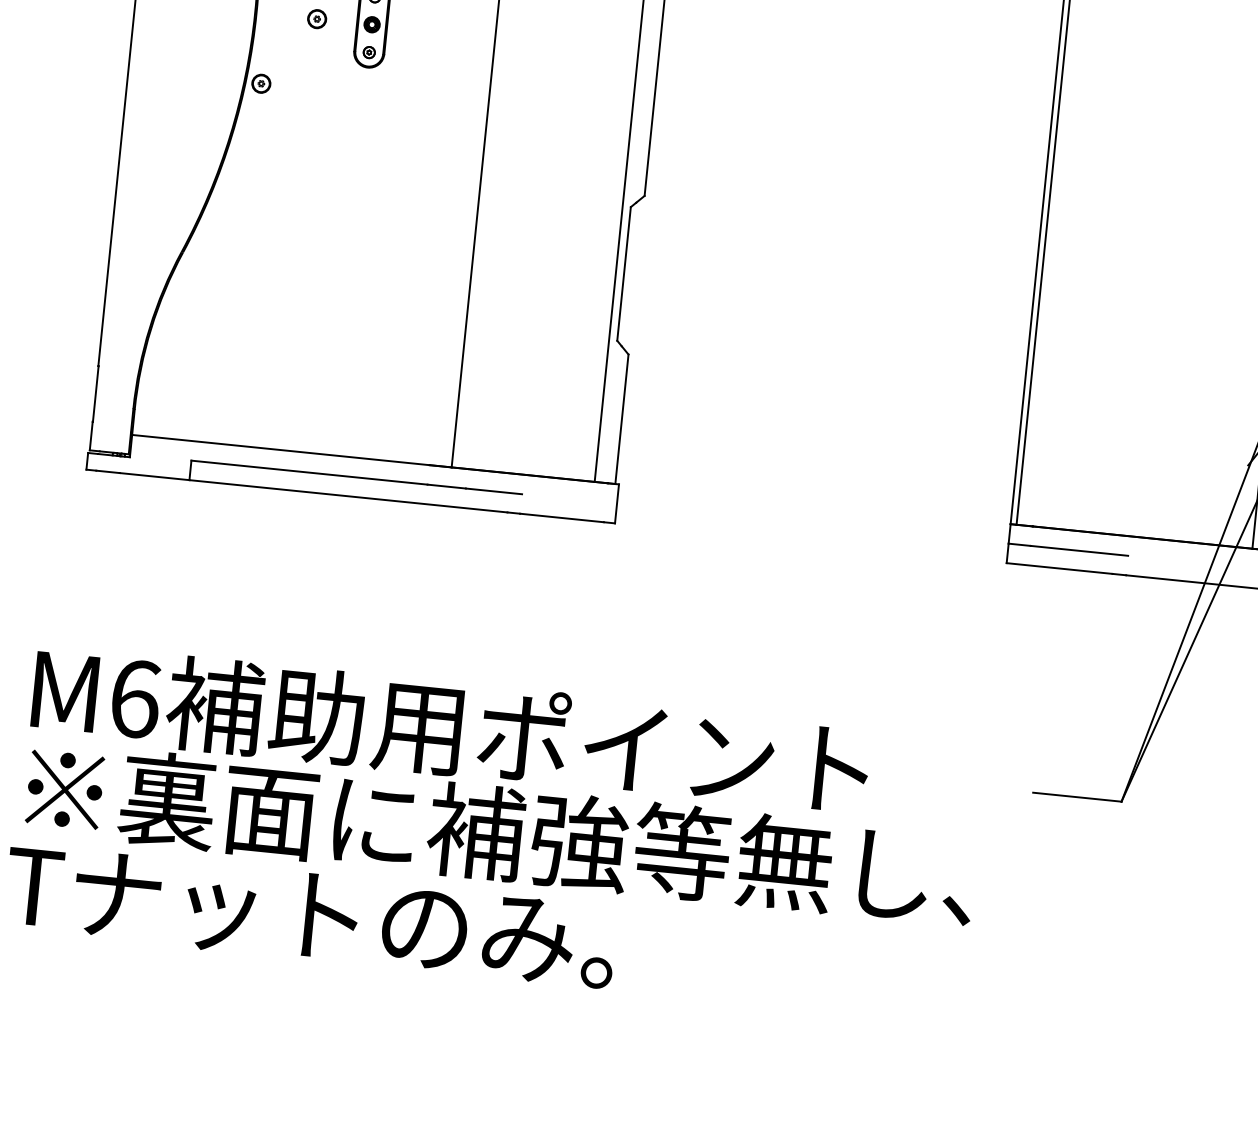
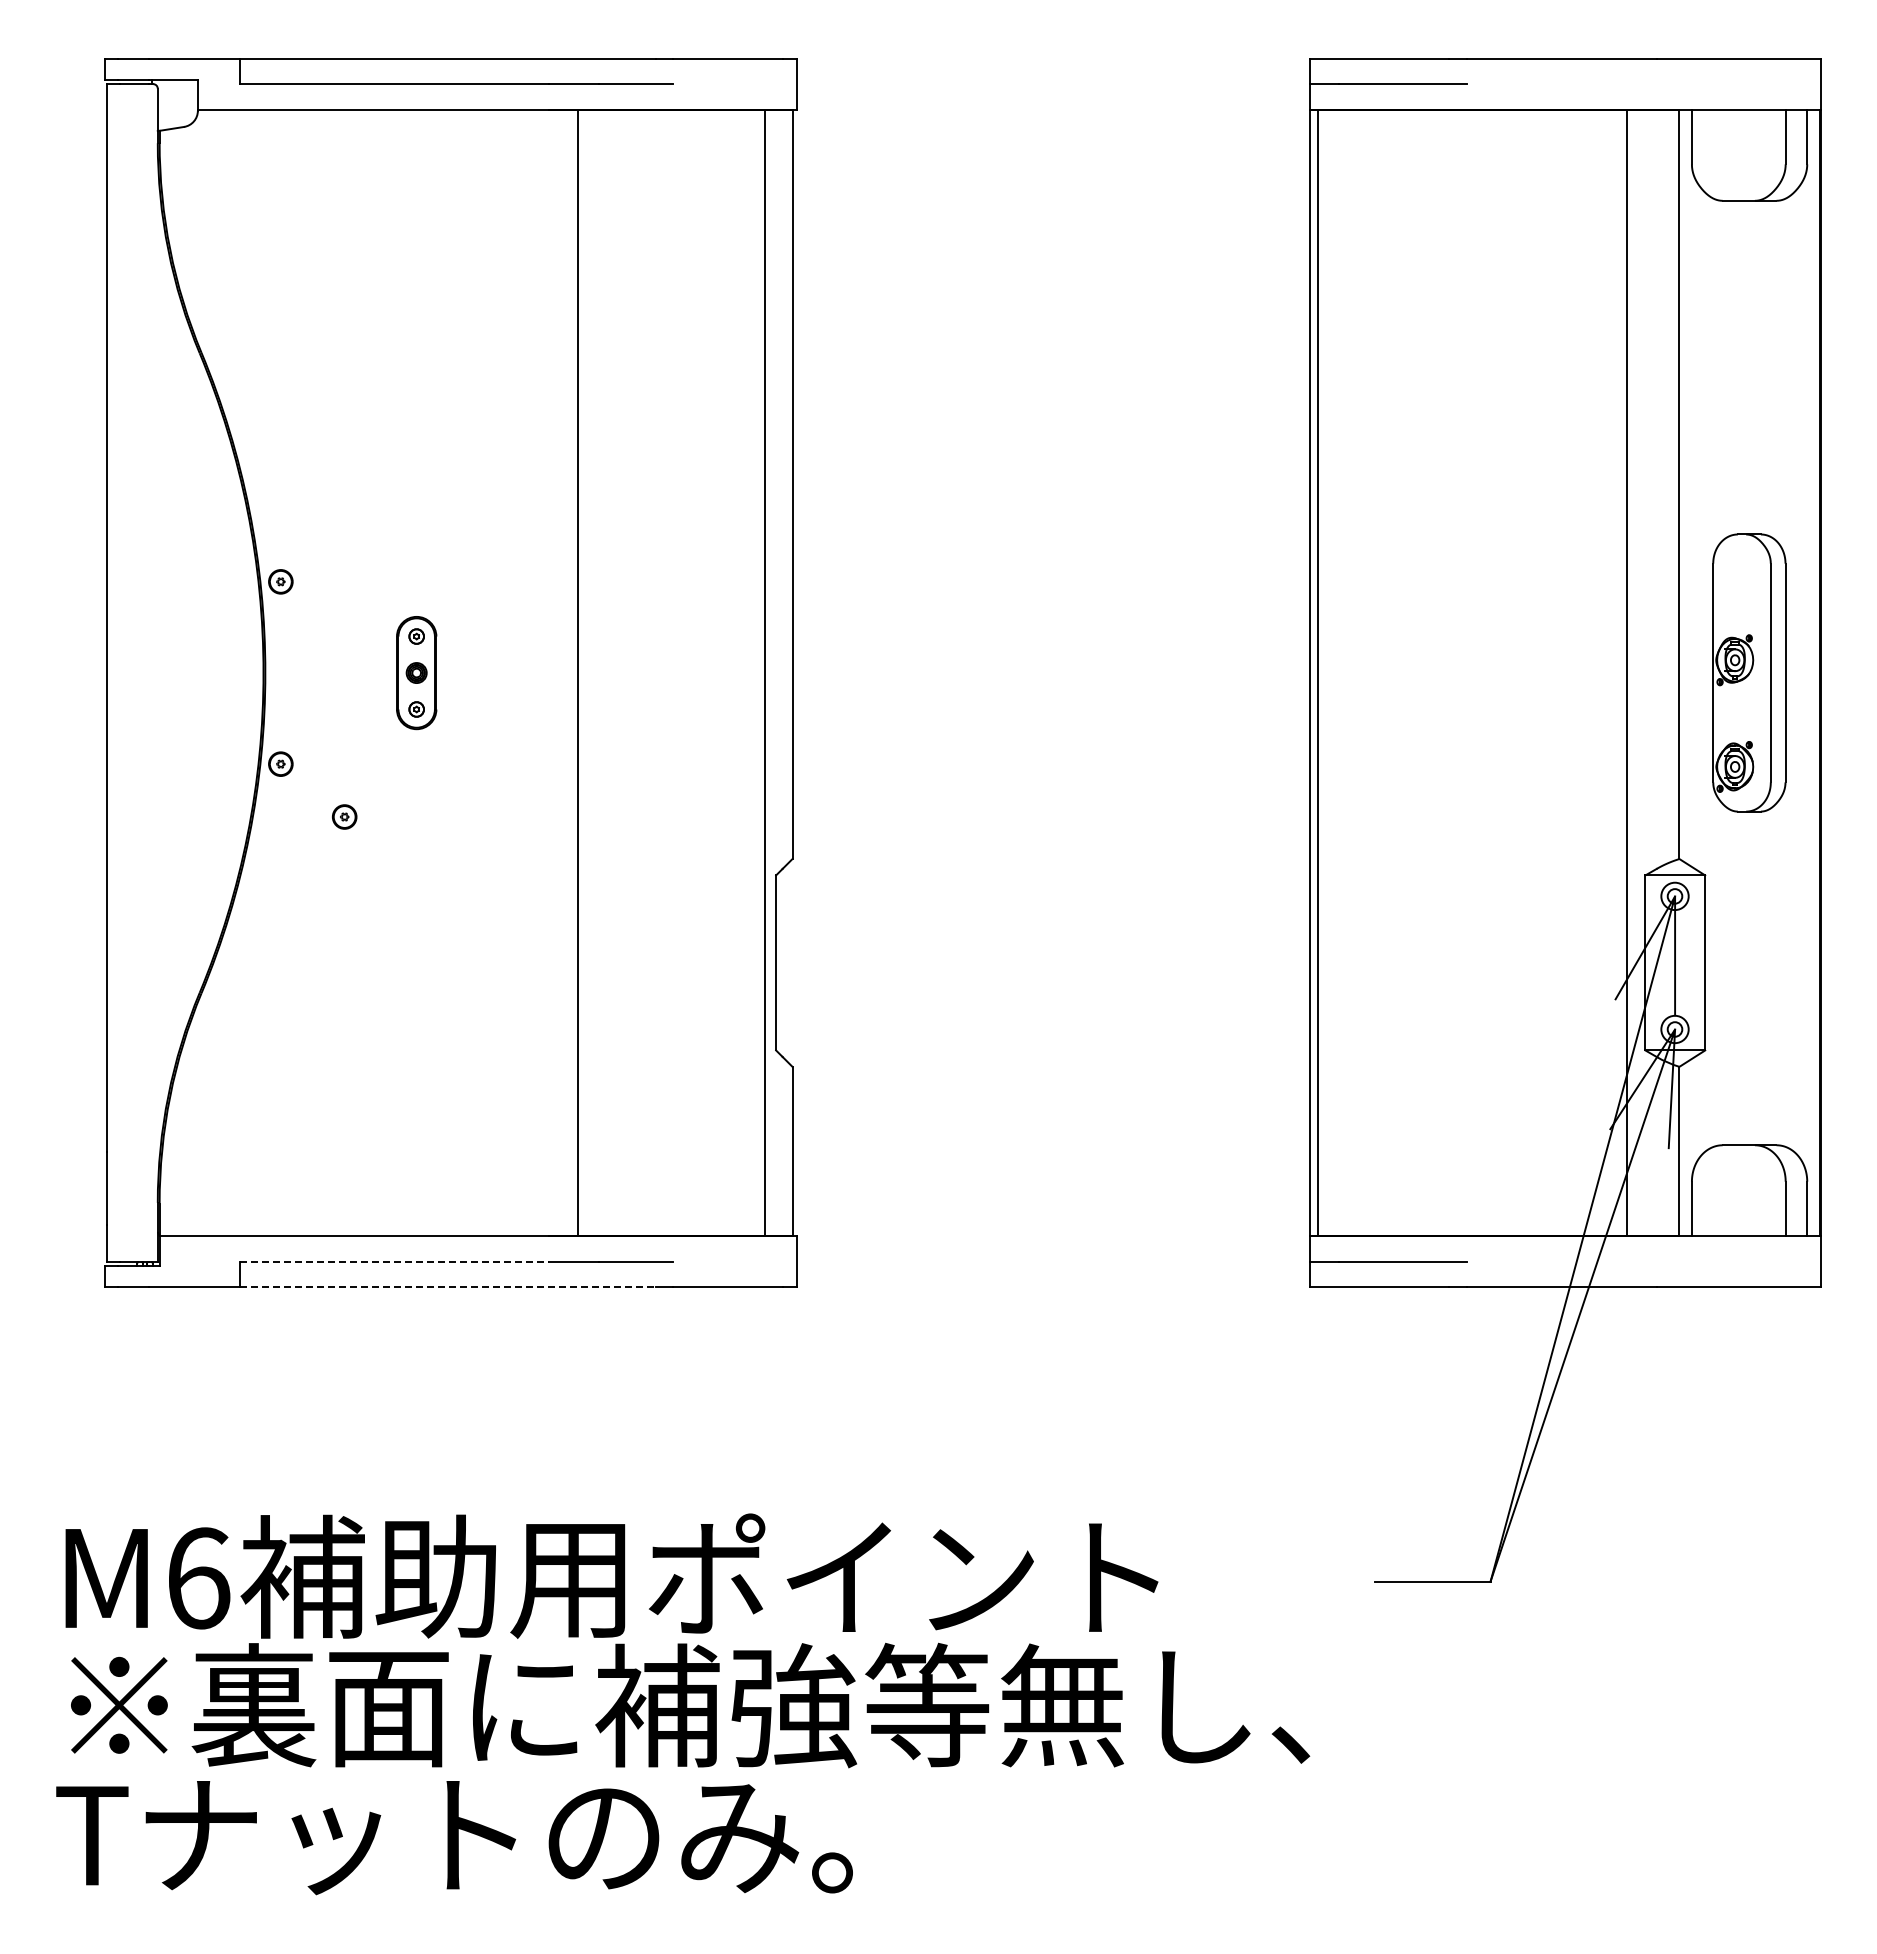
part: (317, 18) -> (344, 816), moved
line: (309, 472) -> (394, 1261), solid -> dashed
line: (348, 496) -> (448, 1287), solid -> dashed

